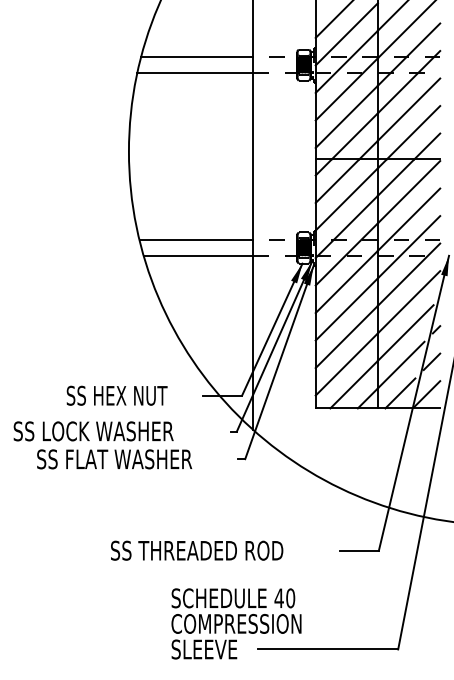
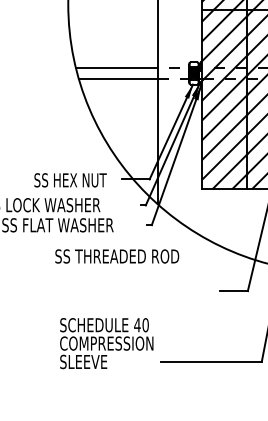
text: (116, 395) -> (70, 180), moved
text: (197, 550) -> (117, 256), moved
text: (236, 623) -> (106, 343), moved

